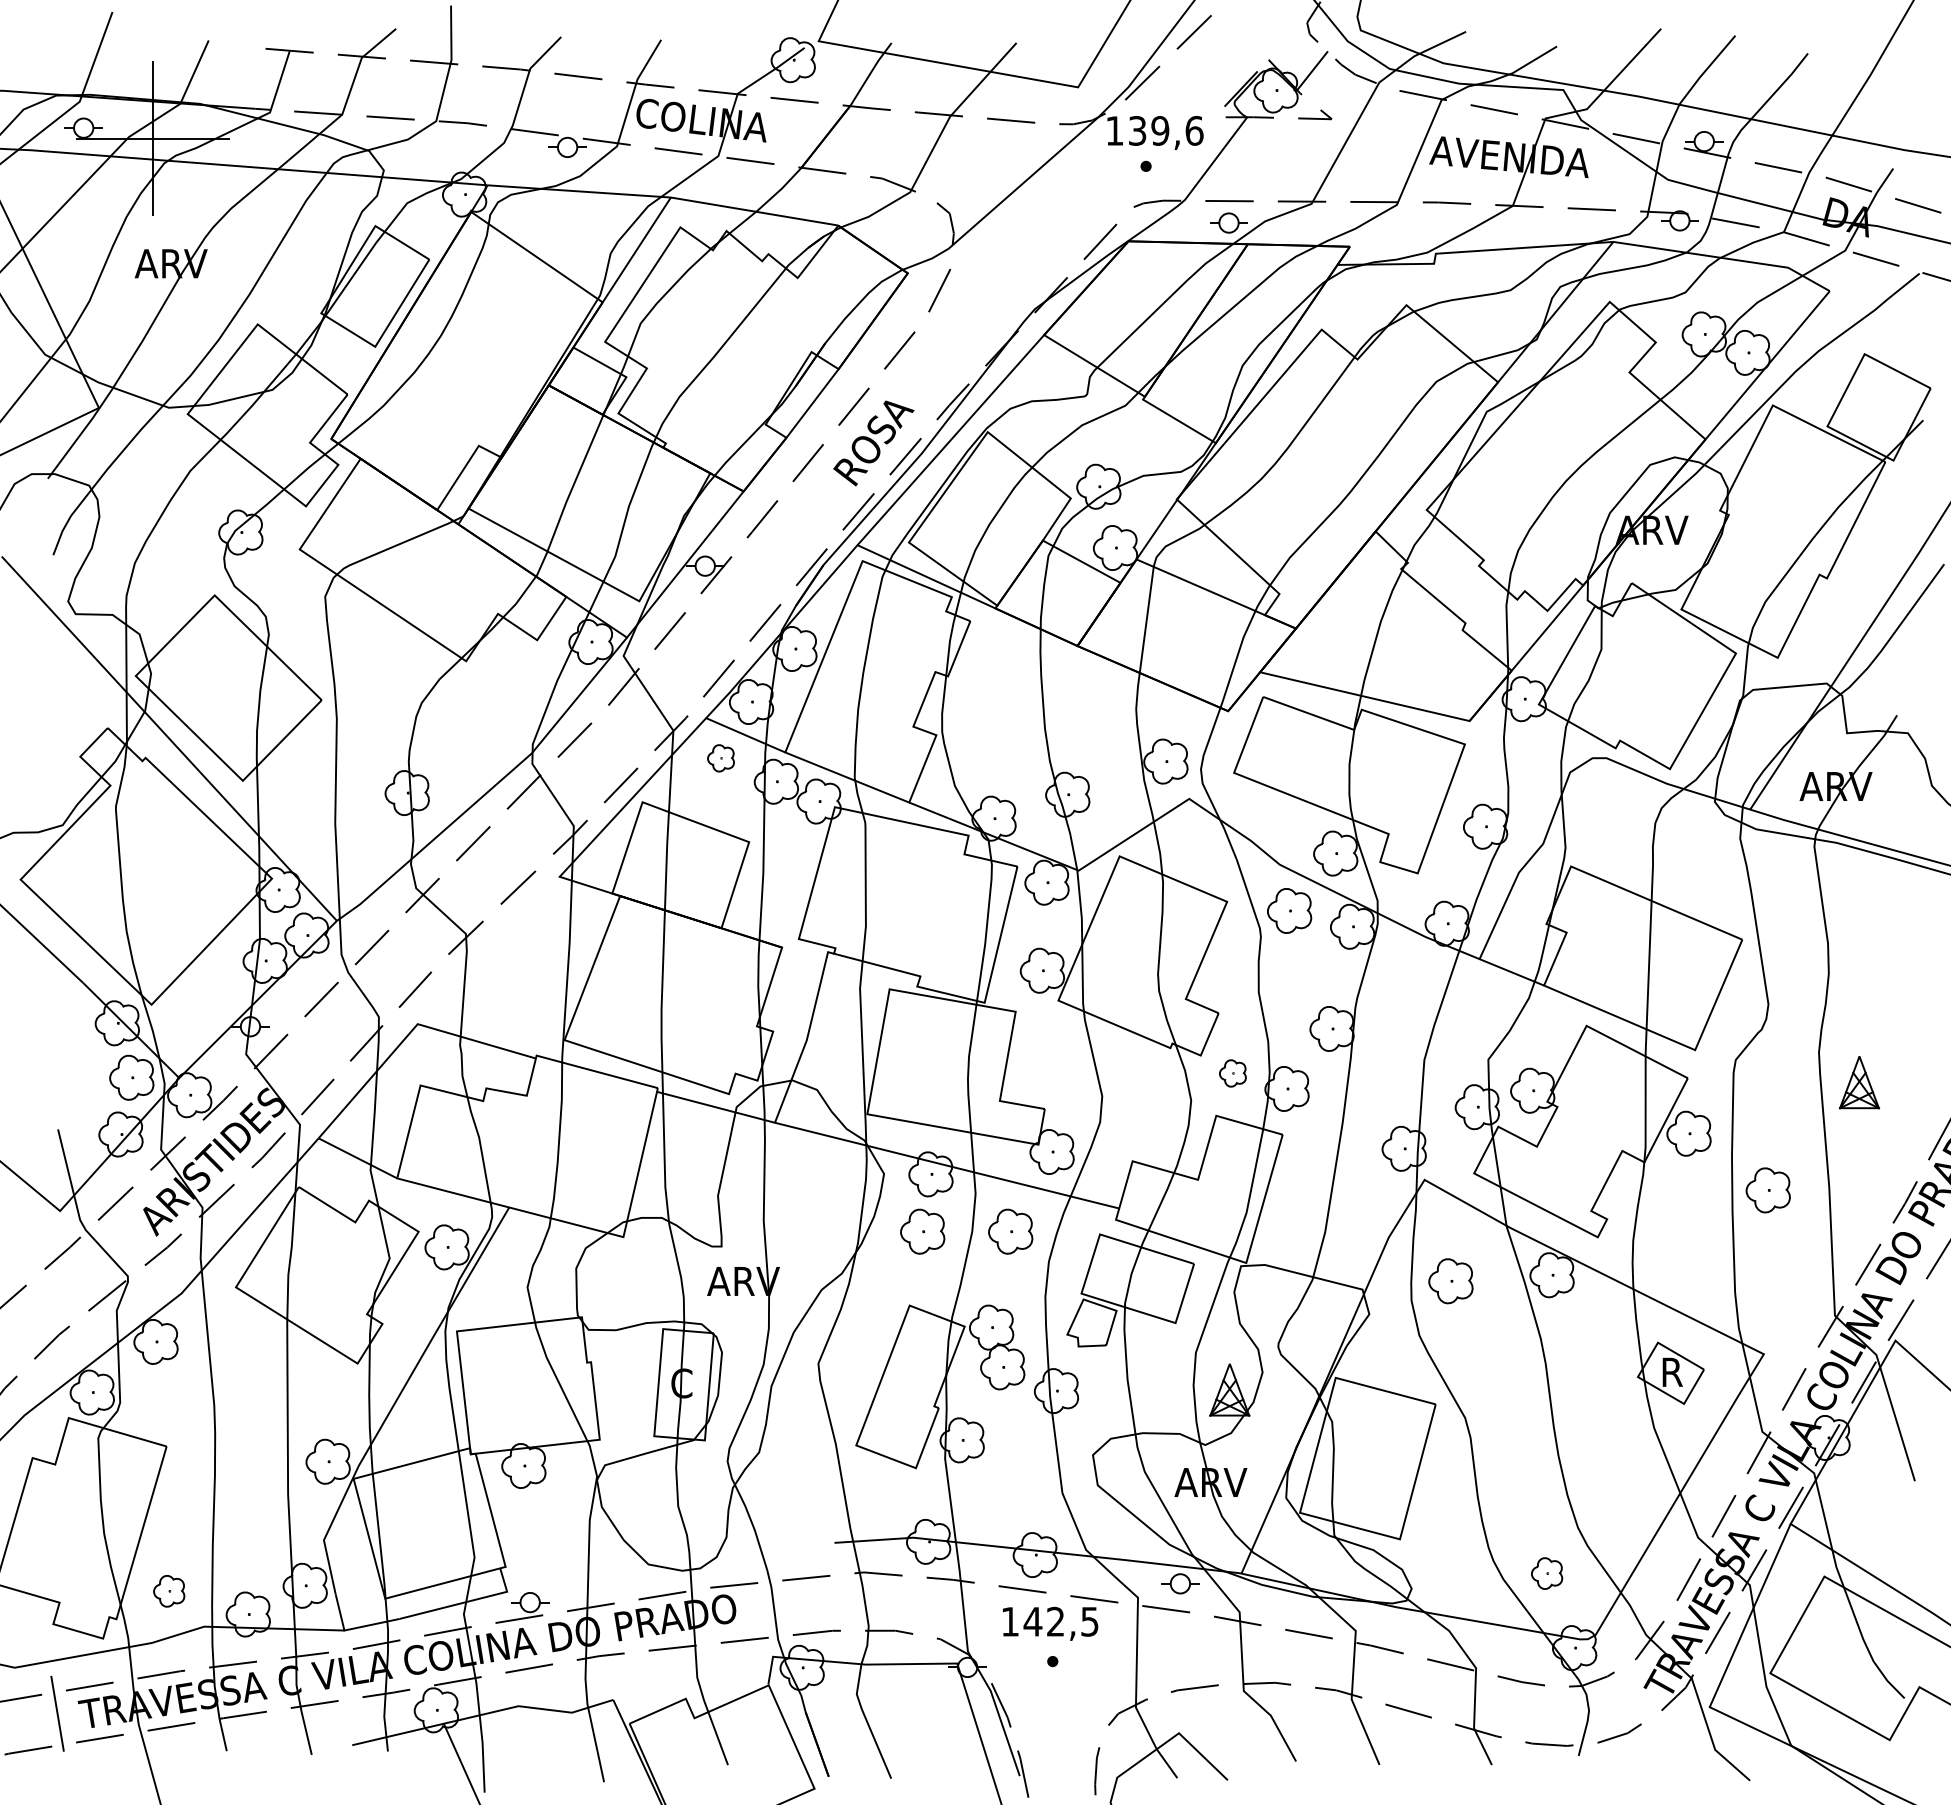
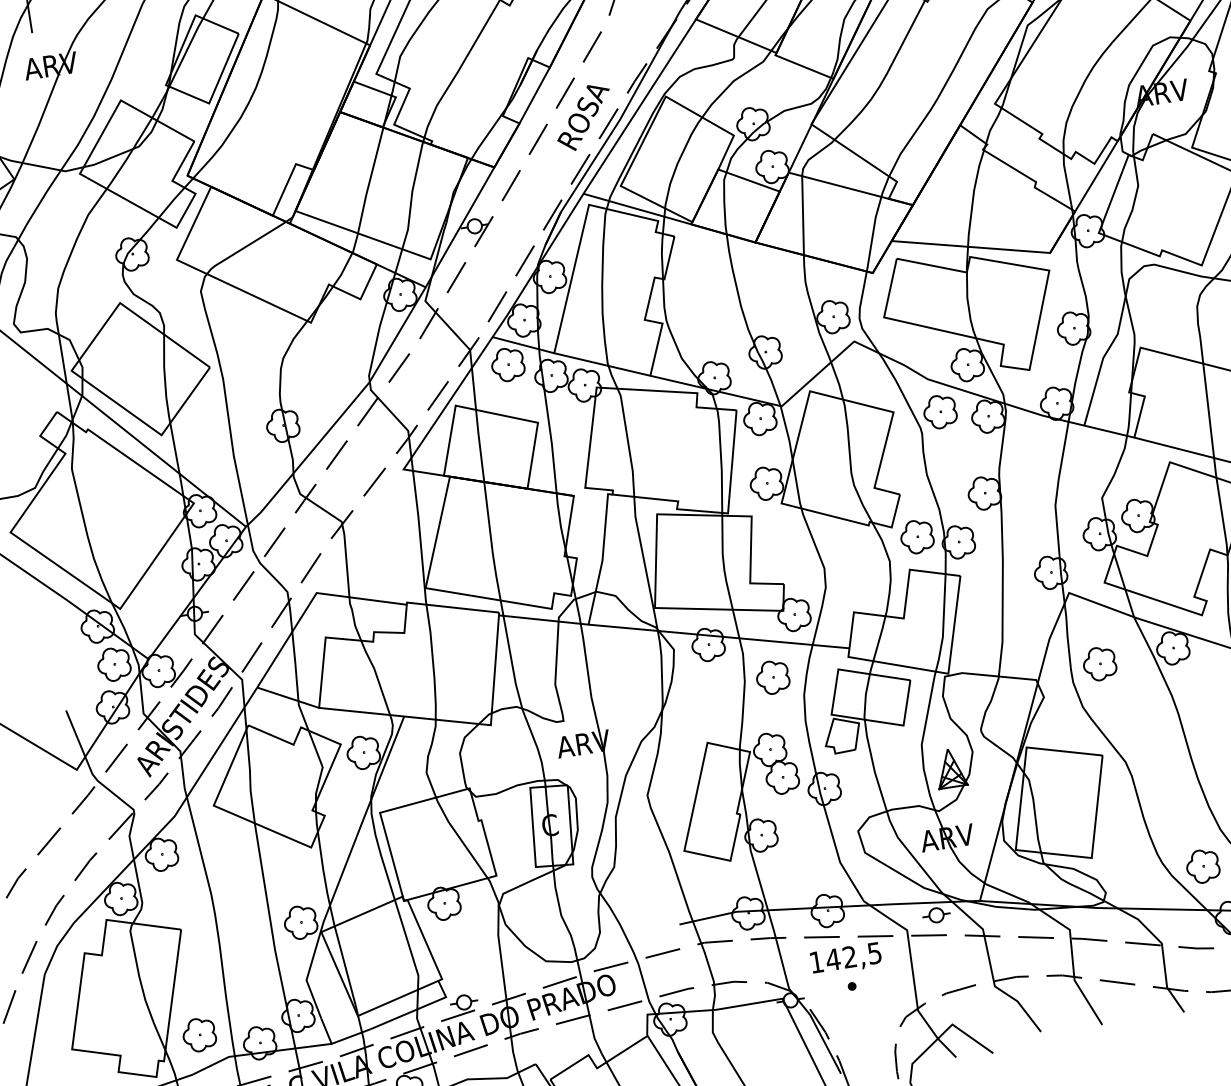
part: (720, 758) -> (507, 364), size x1.67
part: (1232, 1073) -> (916, 537), size x1.67
part: (922, 1231) -> (708, 687), removed
part: (1546, 1573) -> (1202, 866), size x1.43
part: (168, 1591) -> (198, 1035), size x1.43

